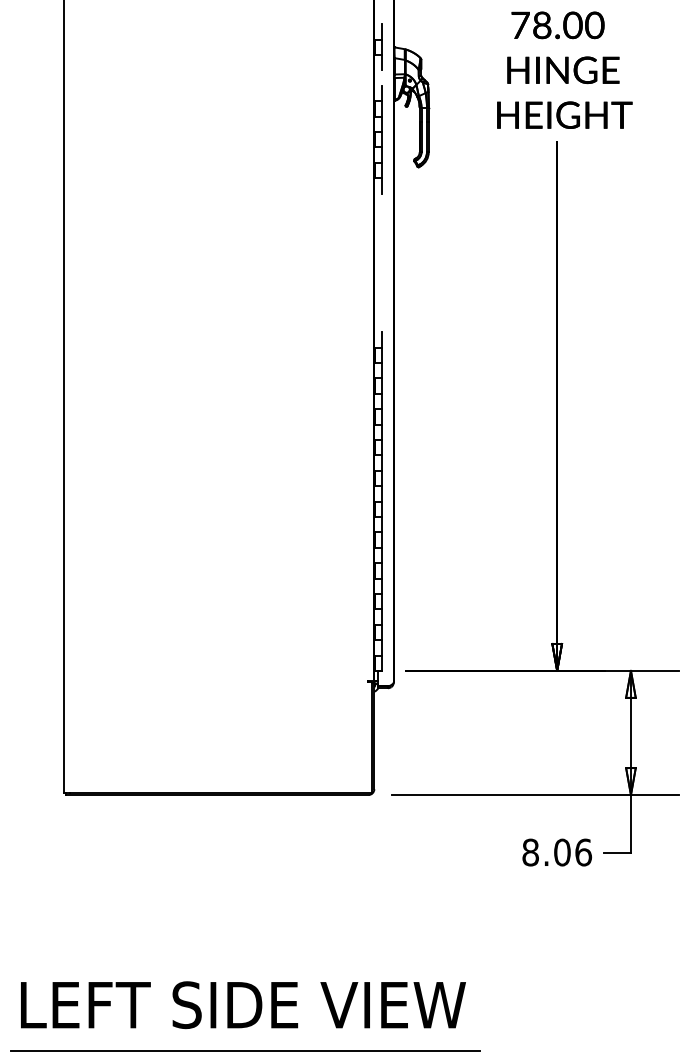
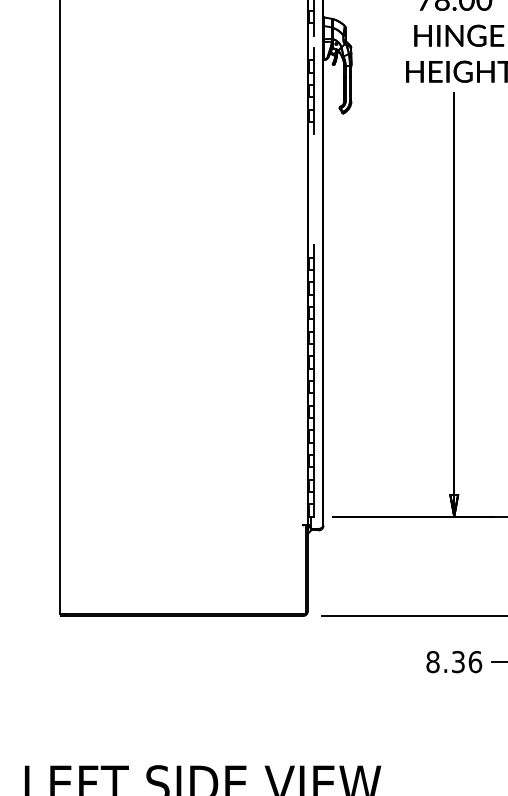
text: (562, 852) -> (458, 662), 8.06 -> 8.36

